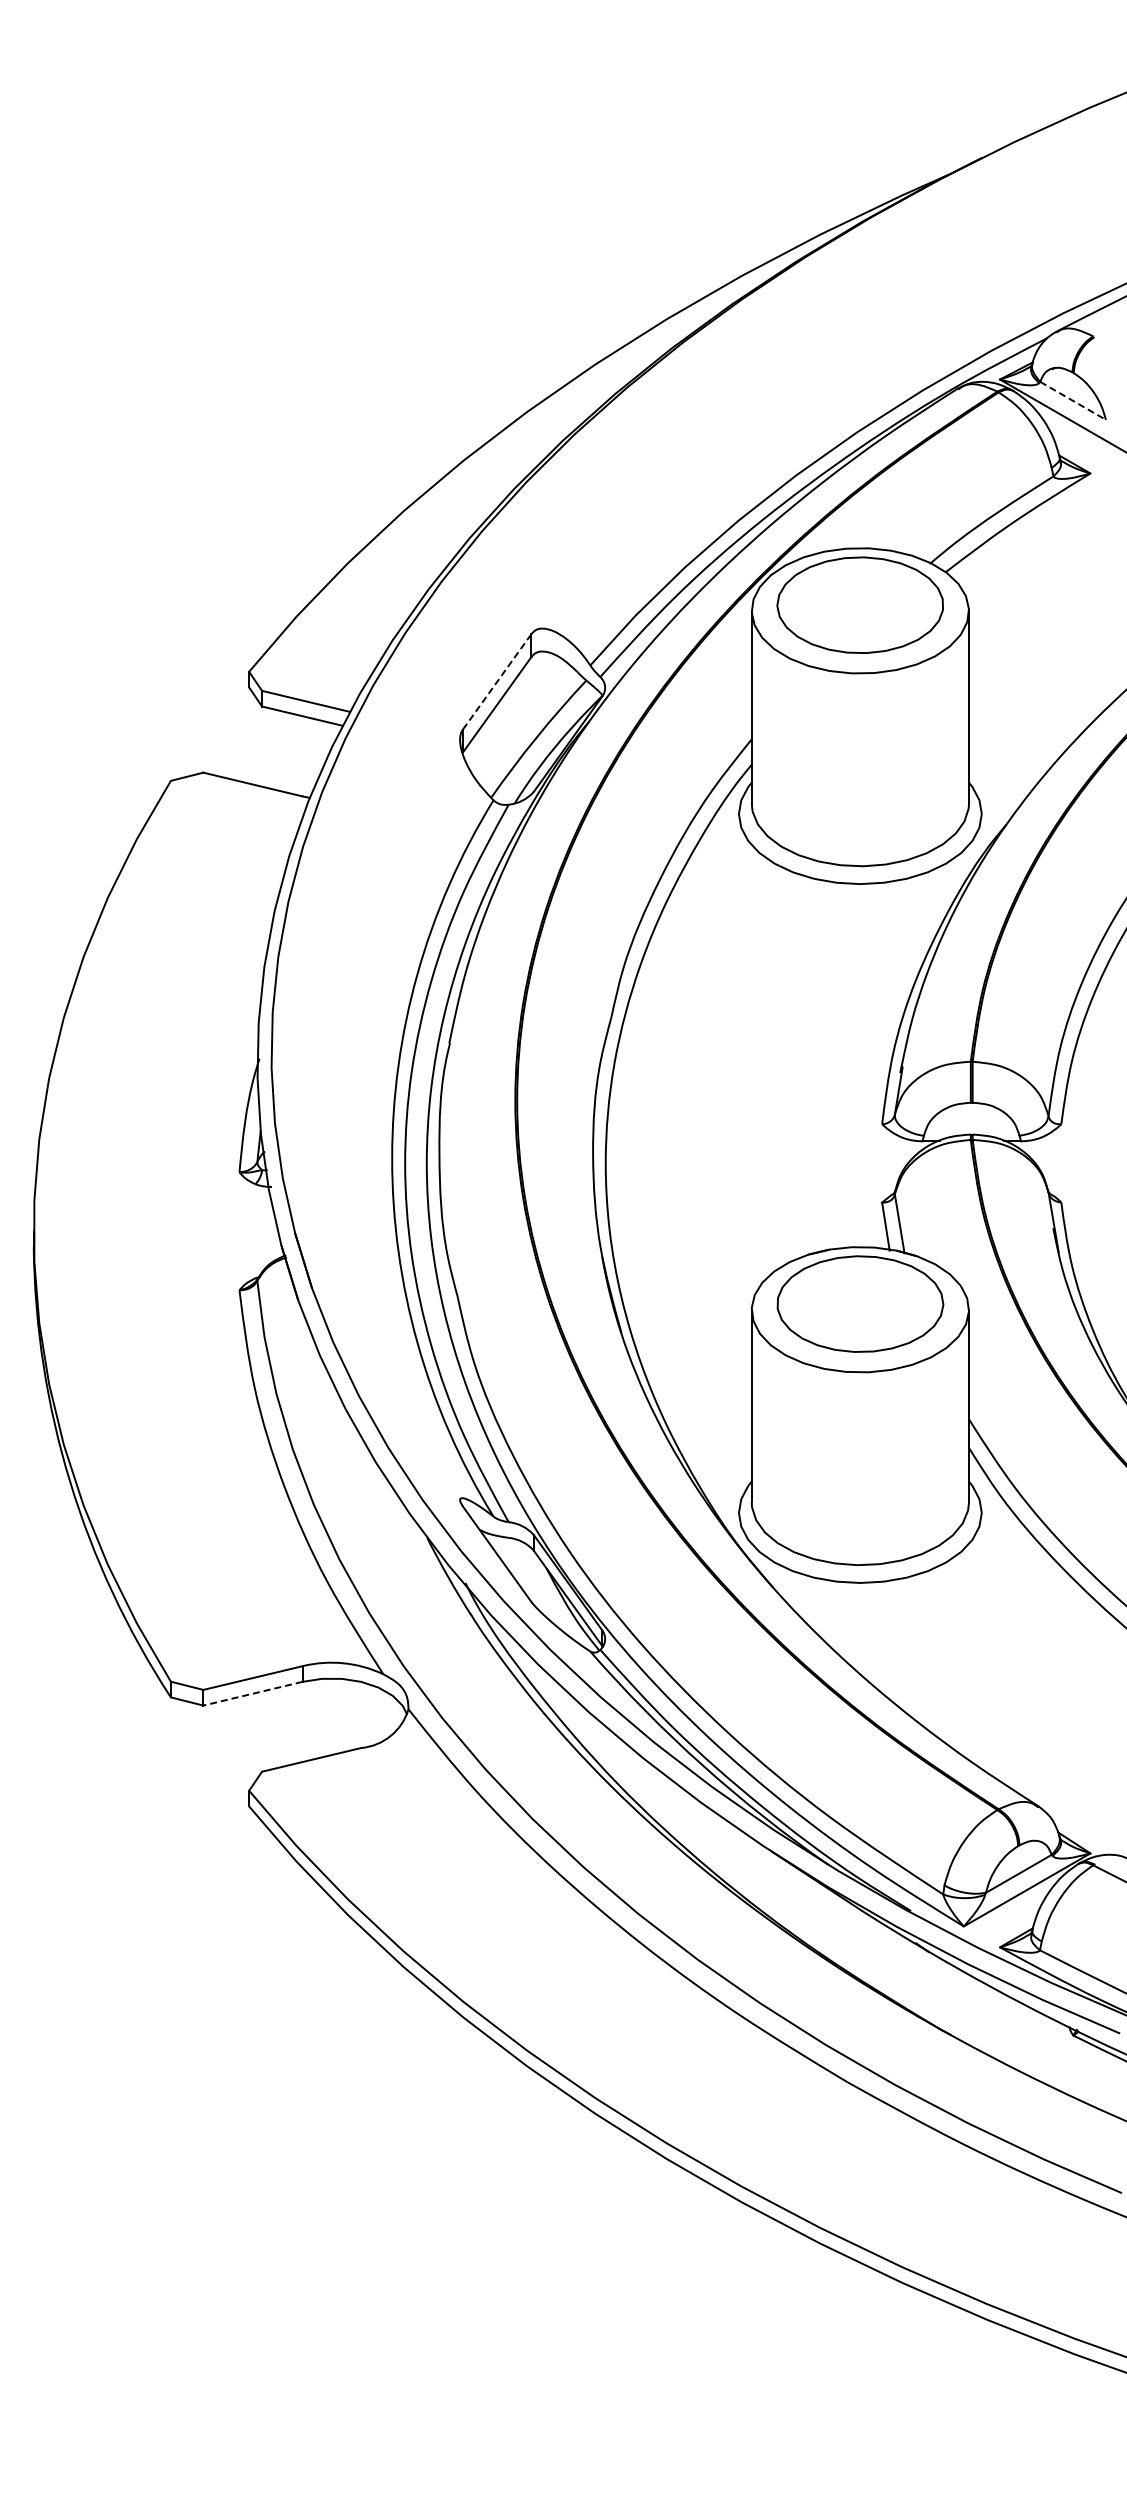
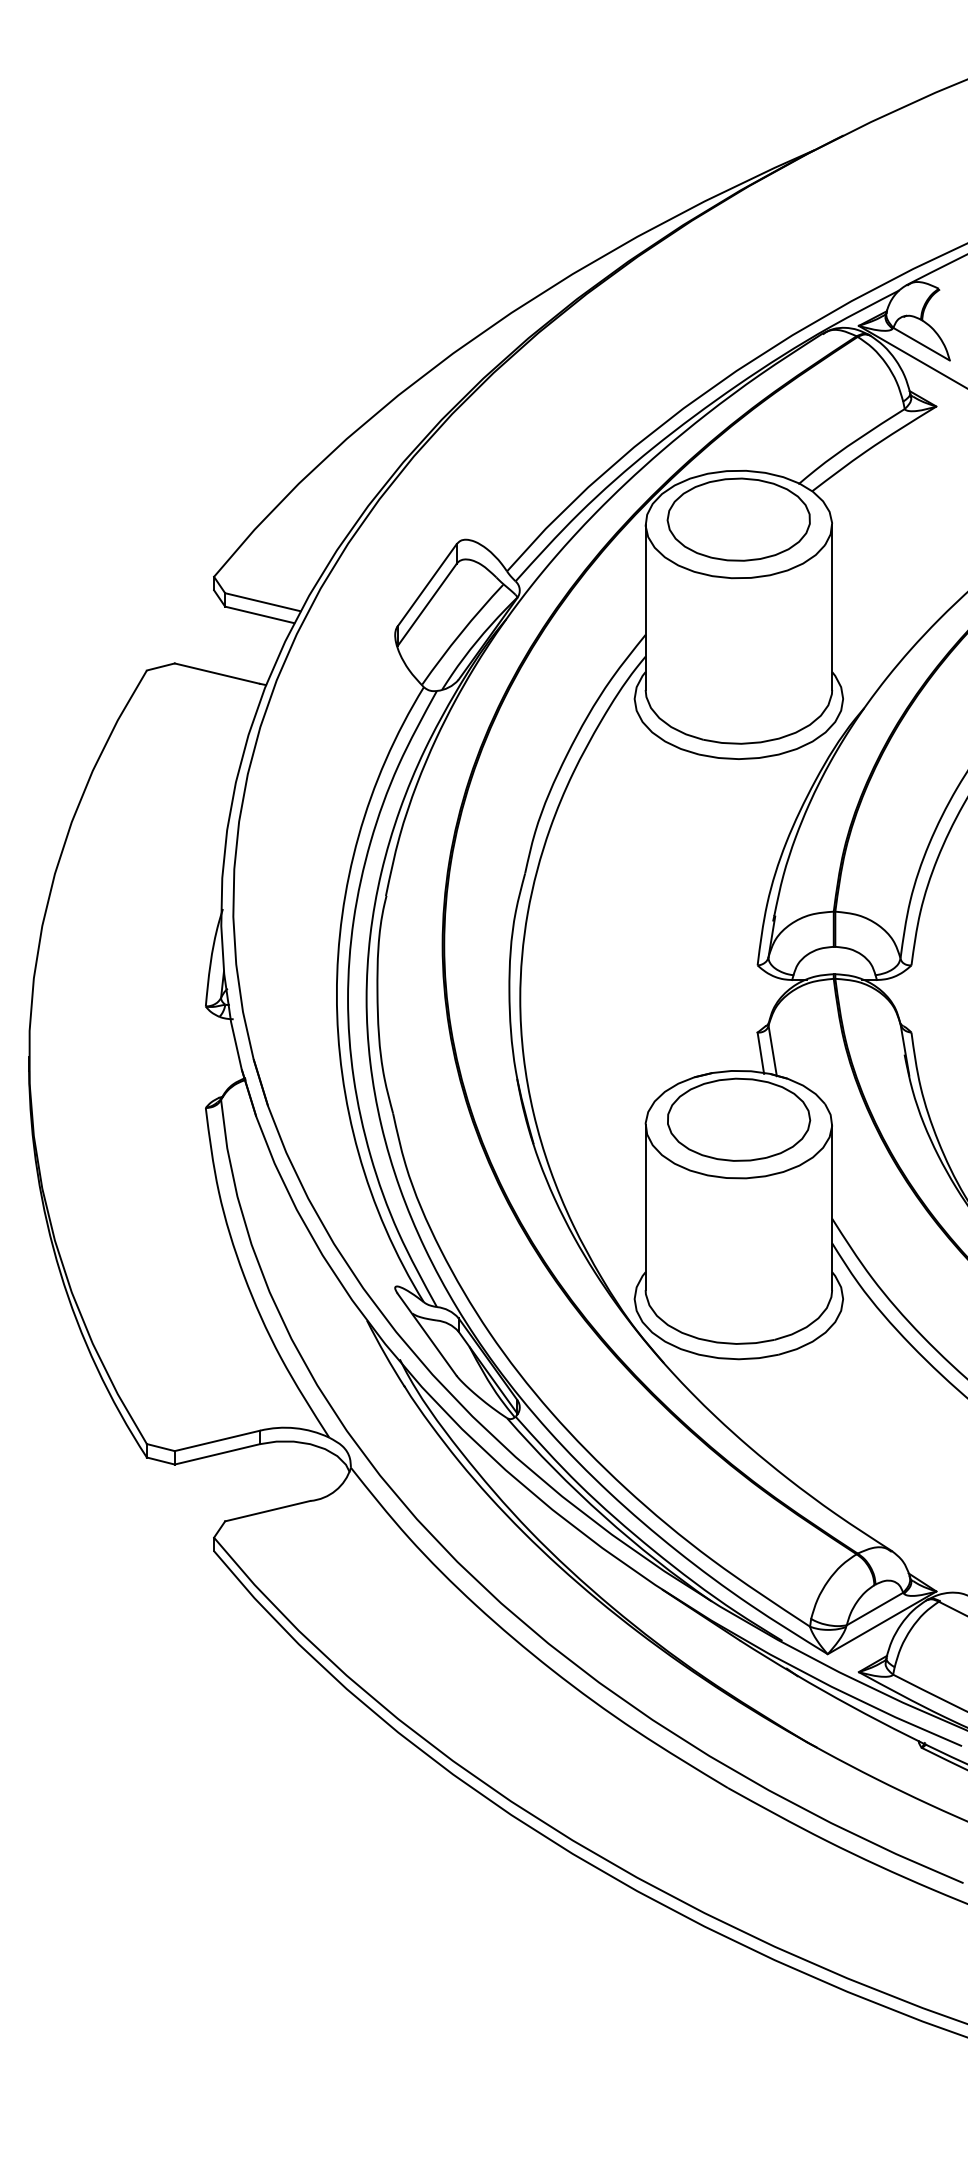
line: (1073, 400) -> (921, 343), dashed -> solid
line: (497, 681) -> (427, 585), dashed -> solid
line: (252, 1693) -> (216, 1454), dashed -> solid

